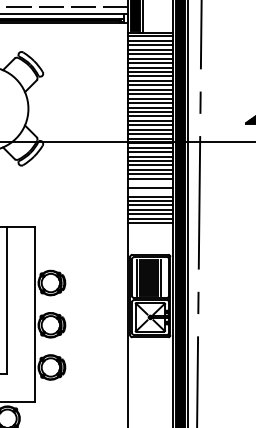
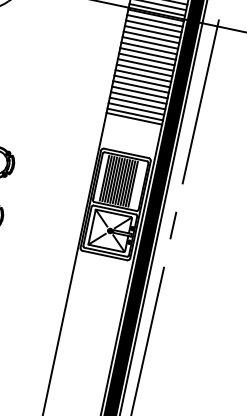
line: (150, 183) -> (145, 65), added
line: (150, 192) -> (142, 76), added
line: (150, 226) -> (133, 118), added

